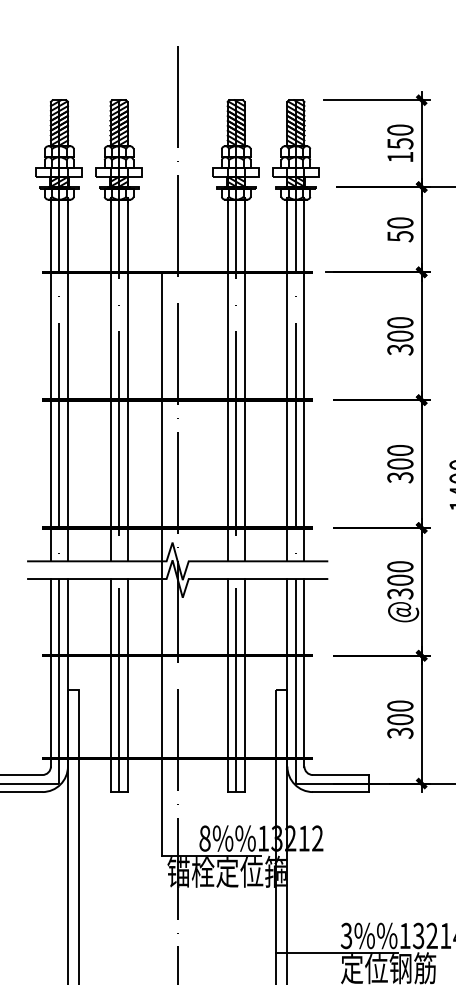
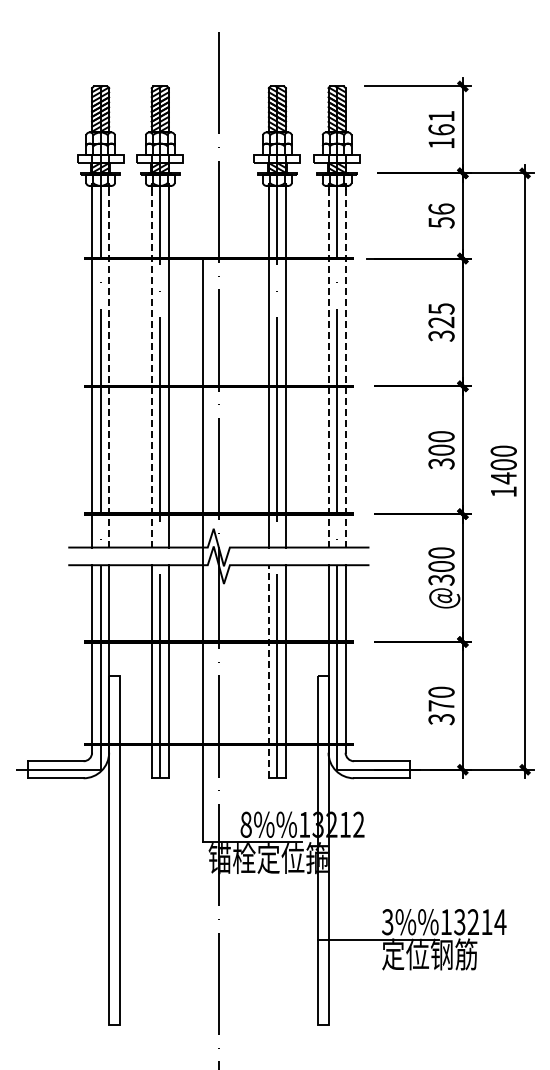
text: (400, 136) -> (441, 122), 150 -> 161
text: (400, 222) -> (441, 208), 50 -> 56
text: (400, 329) -> (441, 315), 300 -> 325
line: (68, 379) -> (109, 365), solid -> dashed
line: (110, 379) -> (151, 365), solid -> dashed
line: (287, 379) -> (328, 365), solid -> dashed
line: (304, 379) -> (345, 365), solid -> dashed
line: (227, 685) -> (268, 671), solid -> dashed
text: (400, 719) -> (441, 705), 300 -> 370

